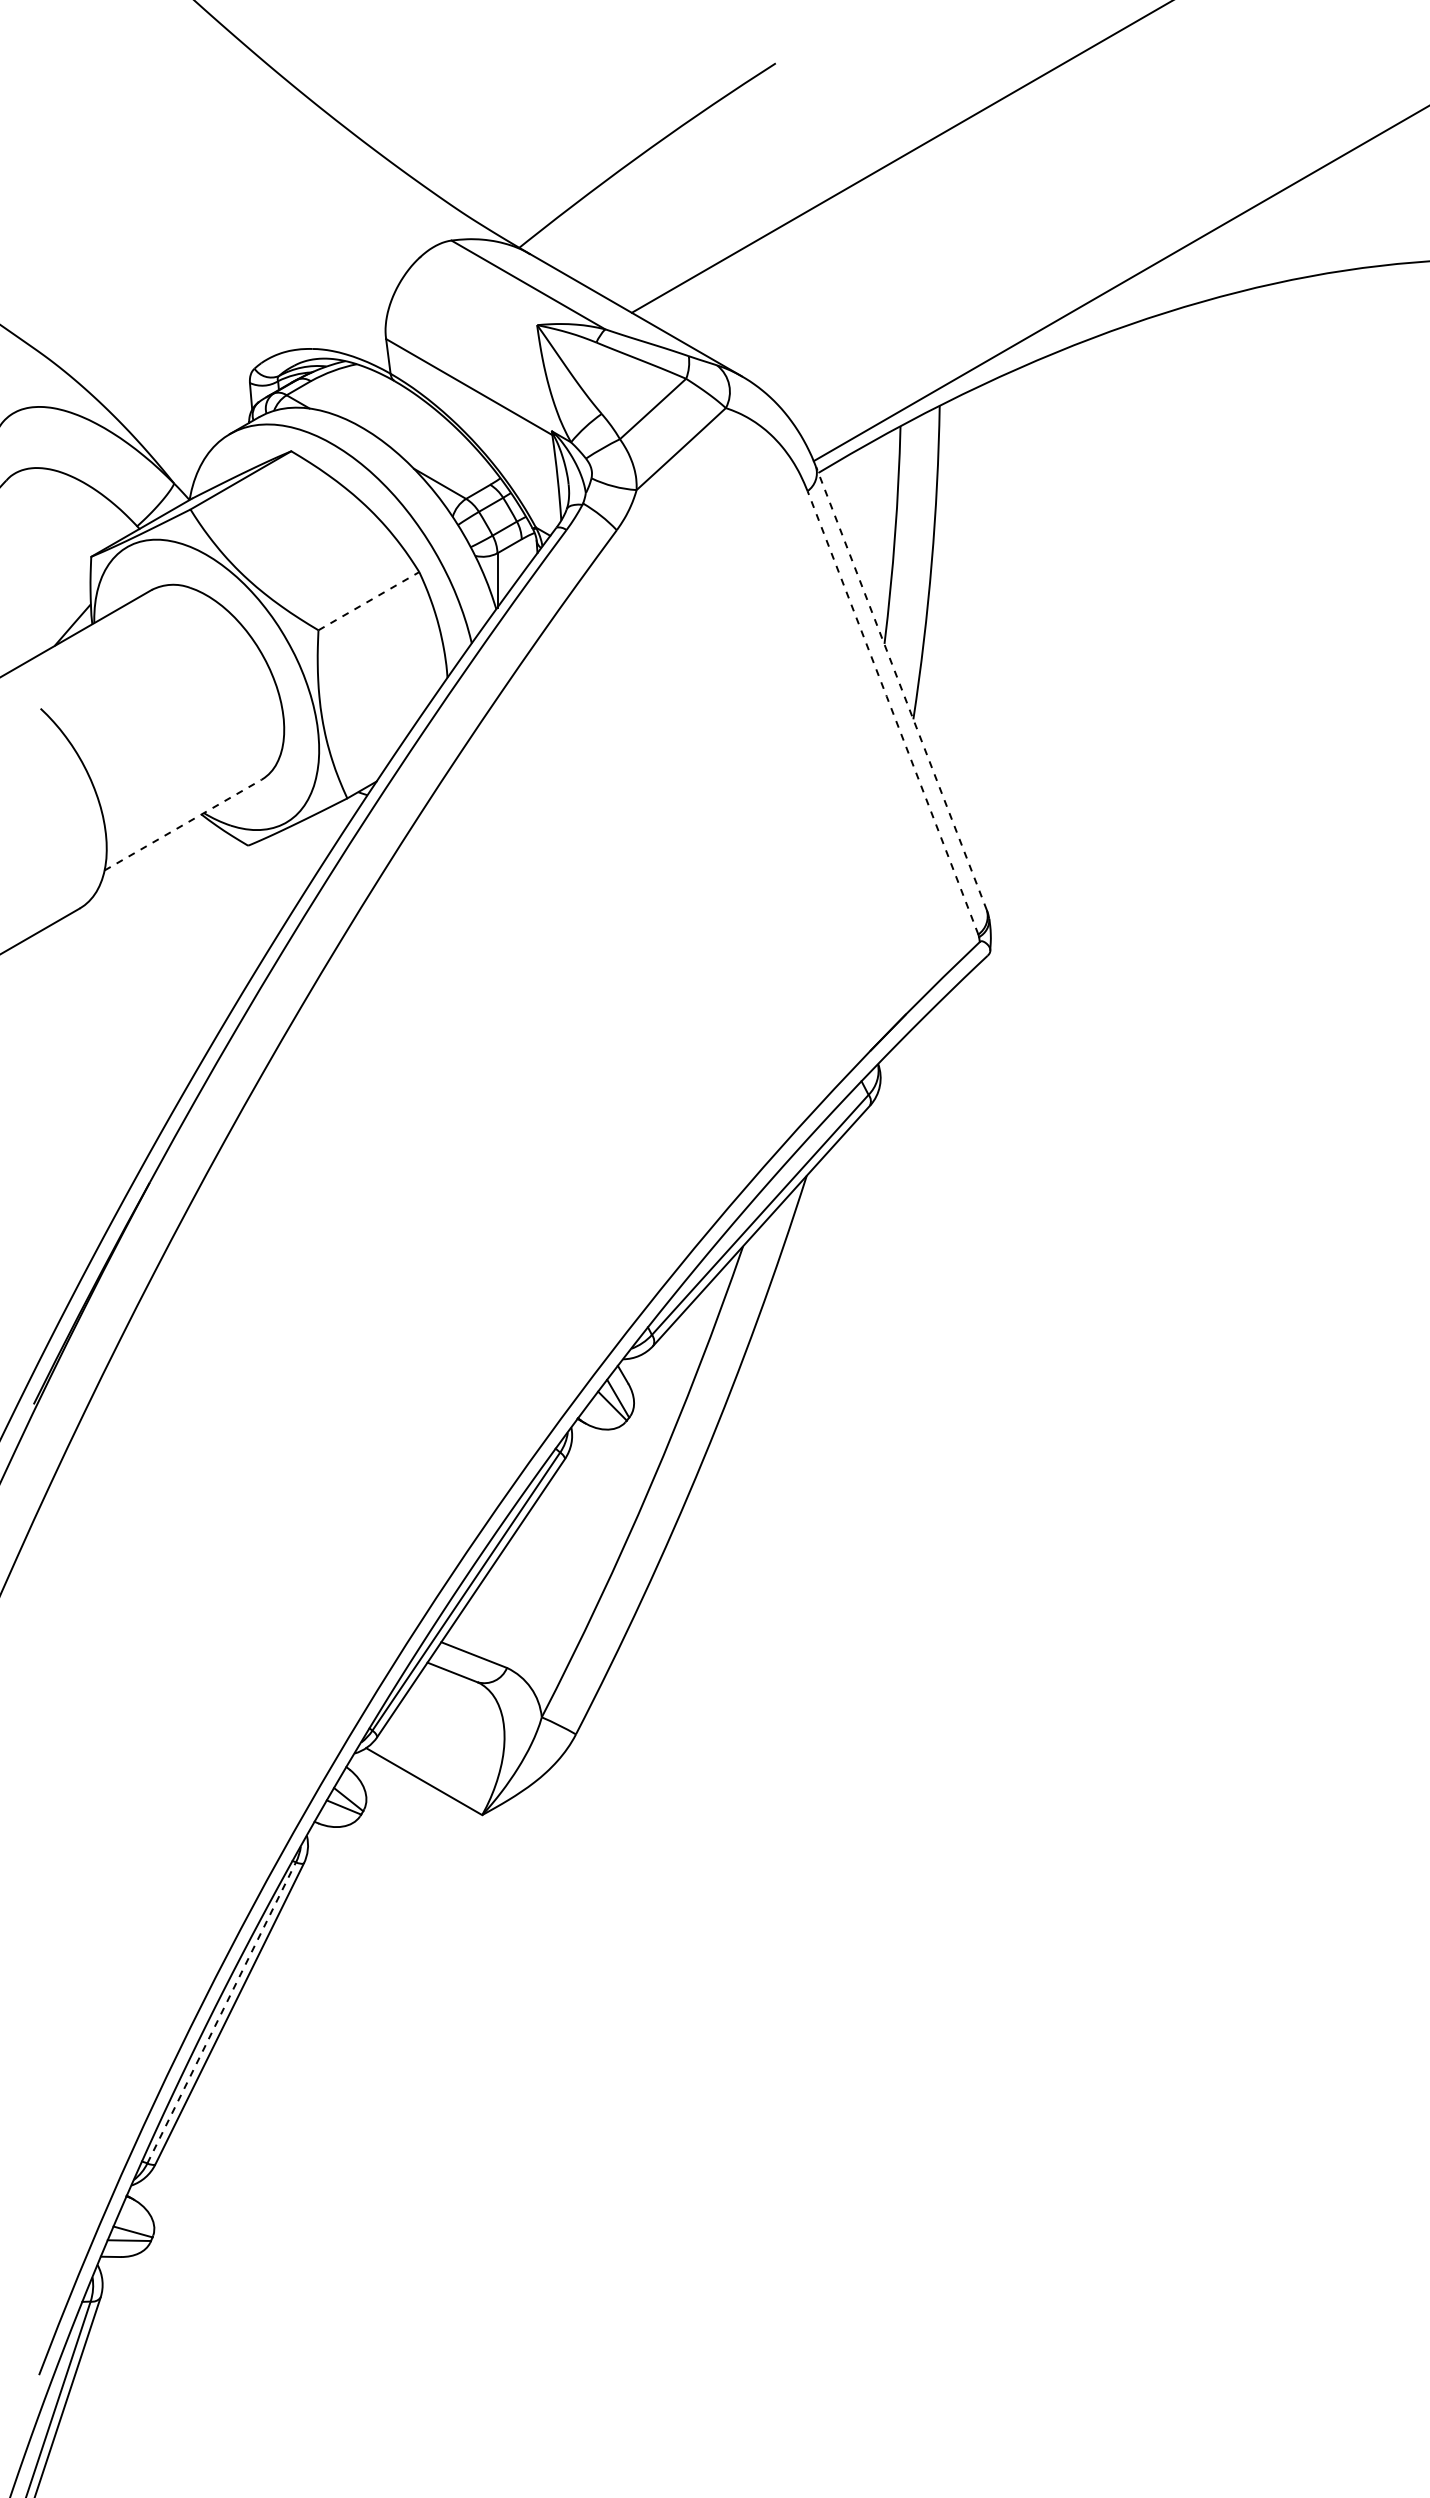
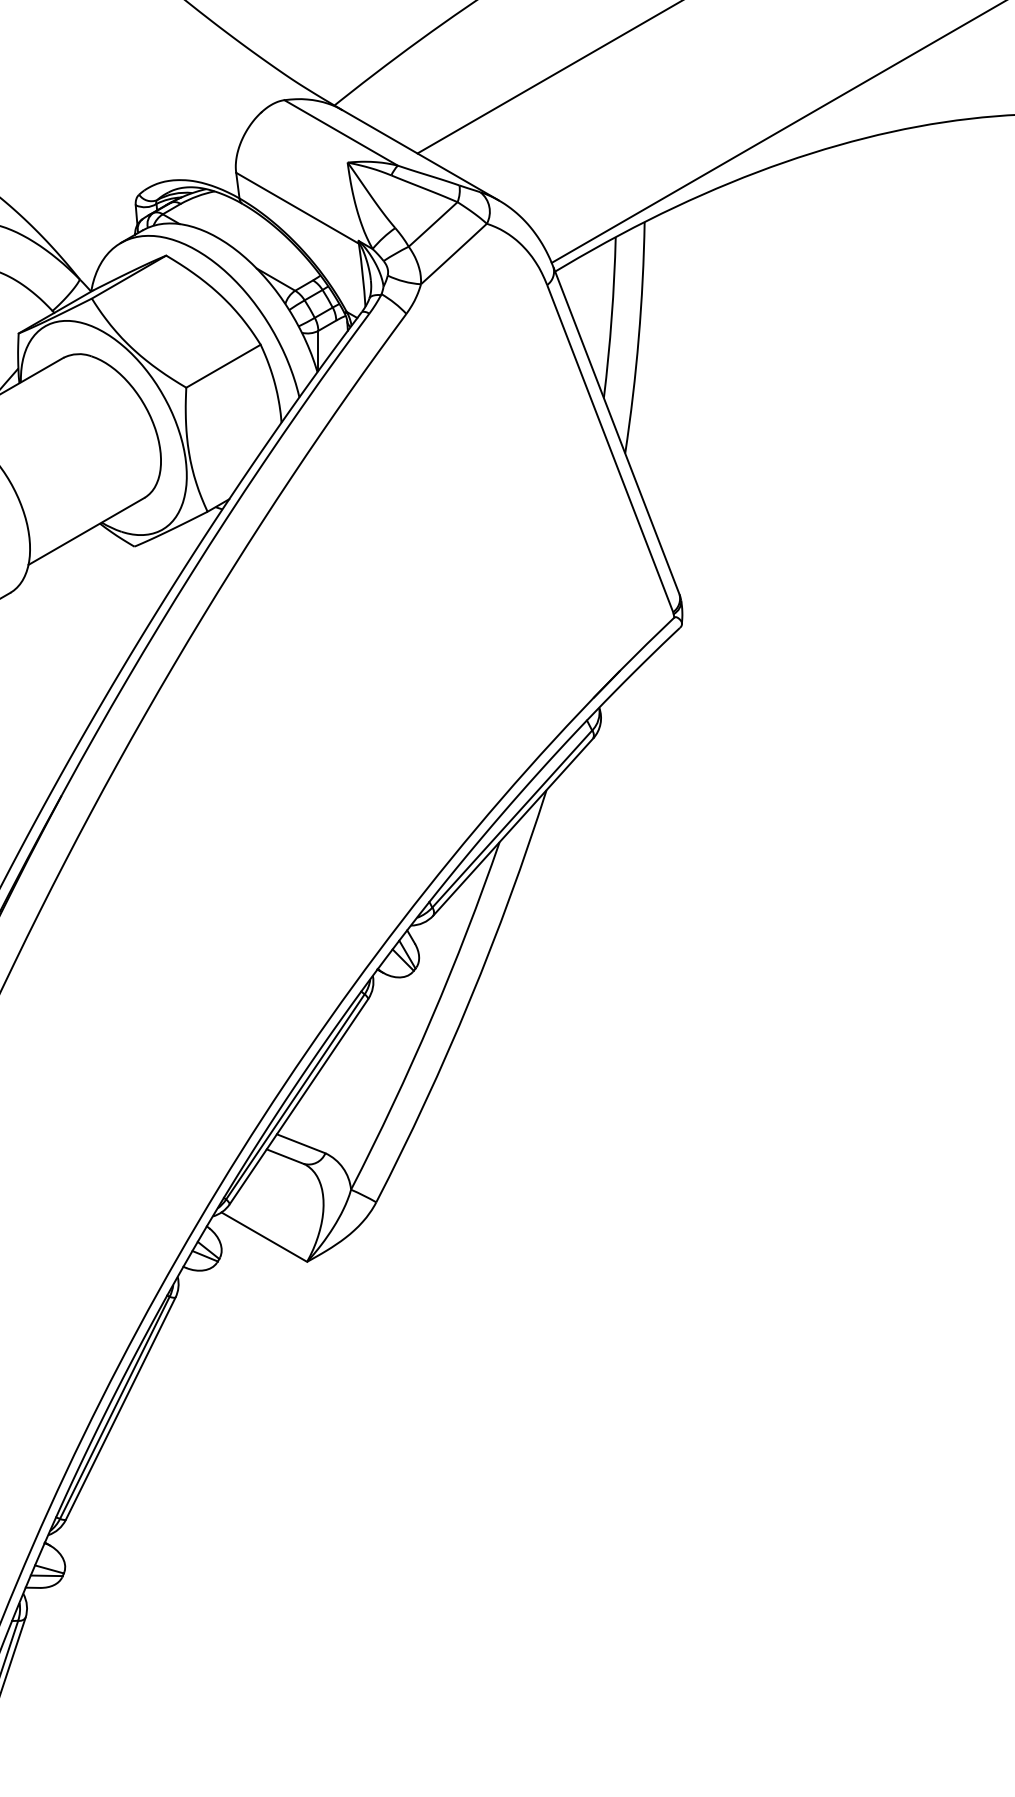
line: (369, 600) -> (223, 365), dashed -> solid
line: (901, 687) -> (616, 429), dashed -> solid
line: (893, 713) -> (610, 449), dashed -> solid
line: (183, 825) -> (86, 531), dashed -> solid
line: (221, 2012) -> (114, 1407), dashed -> solid

